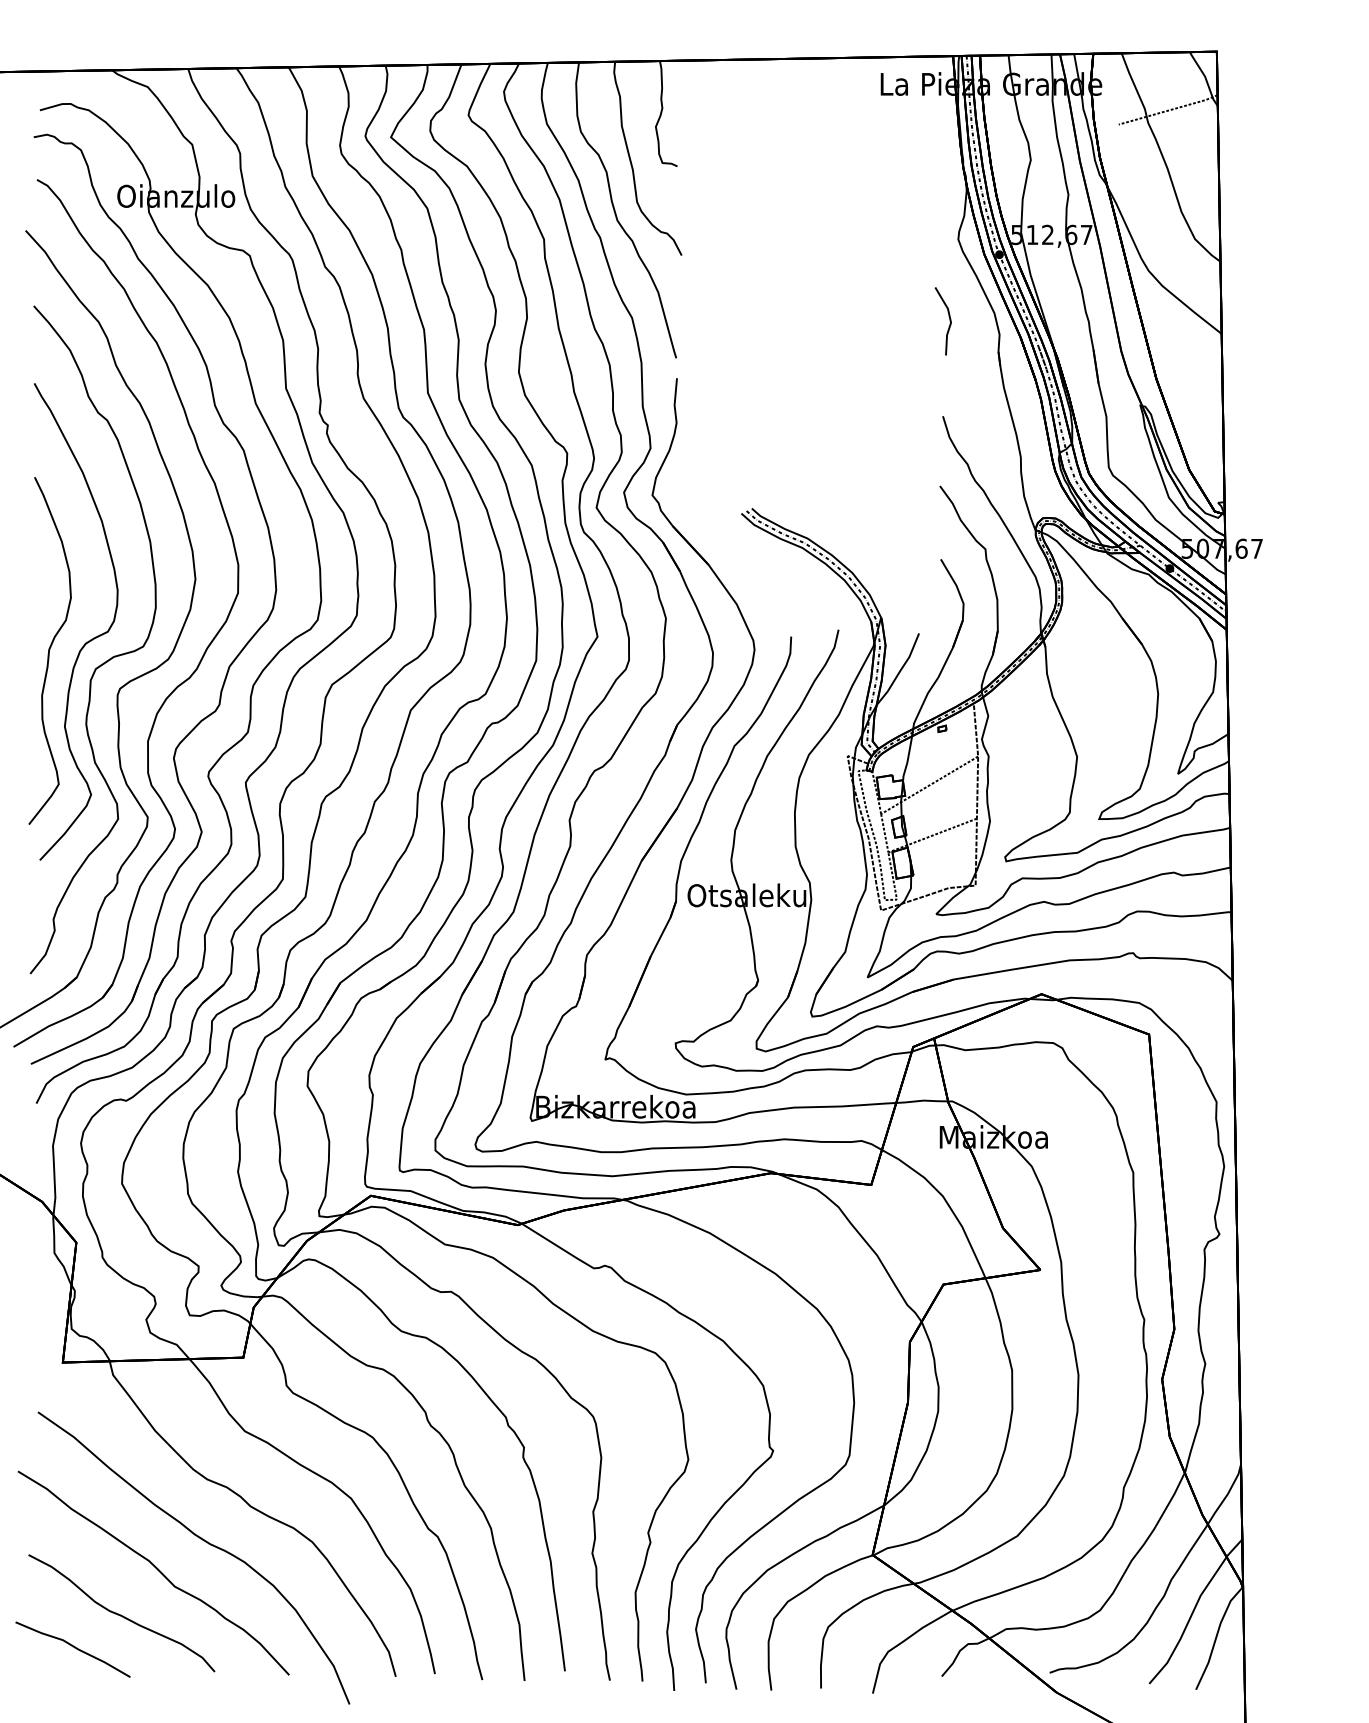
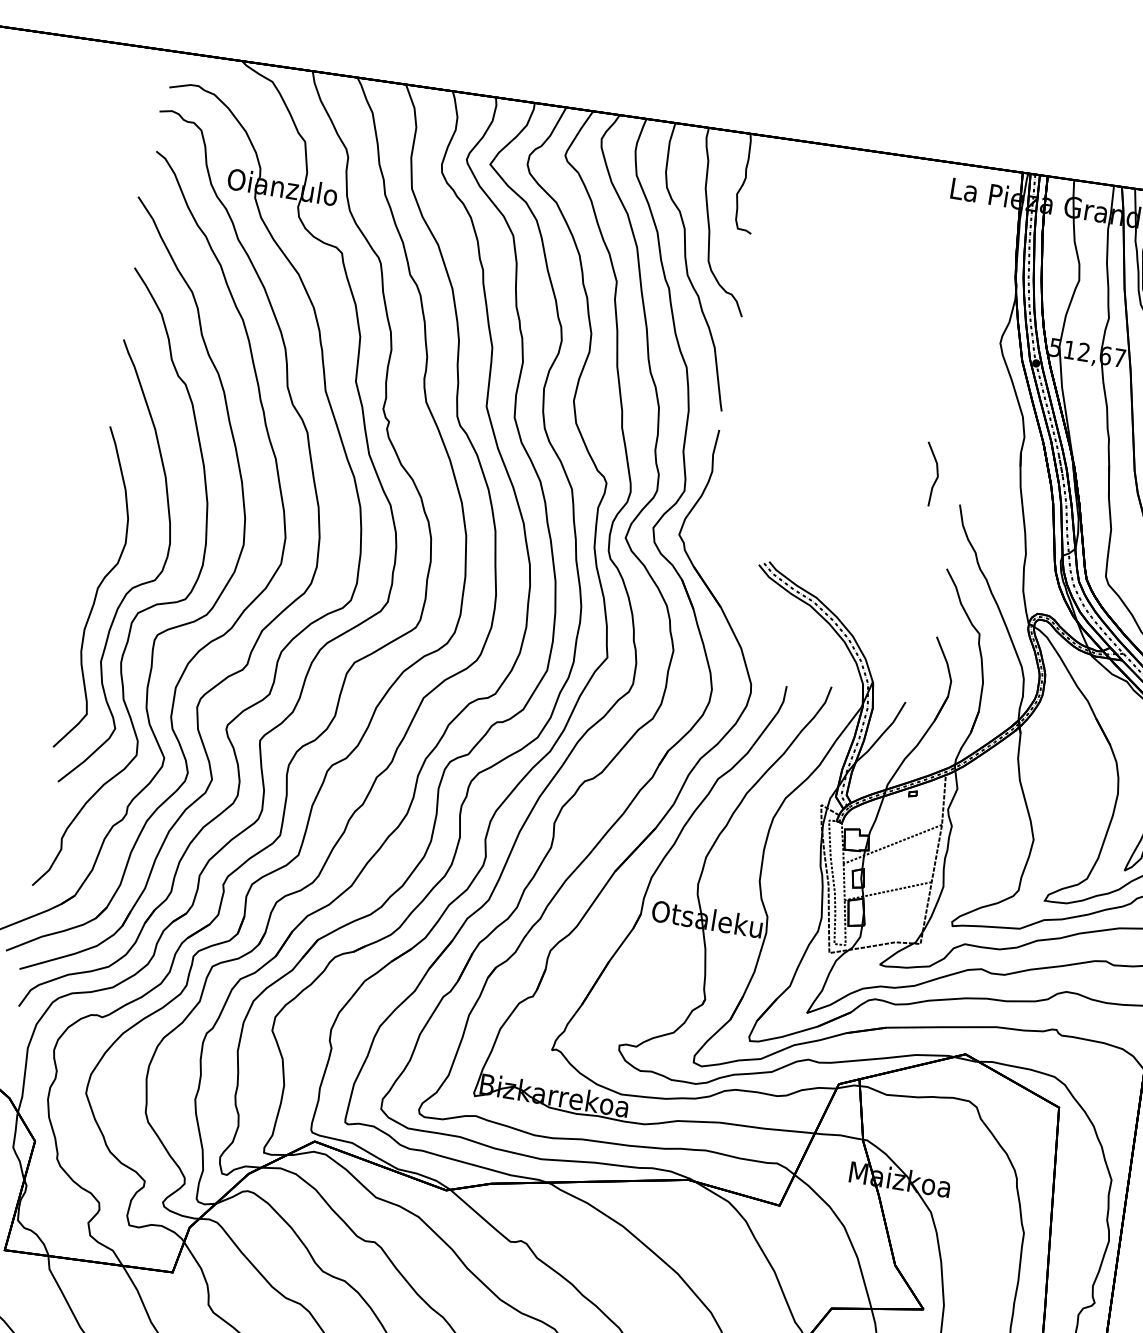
line: (949, 321) -> (936, 475), moved

